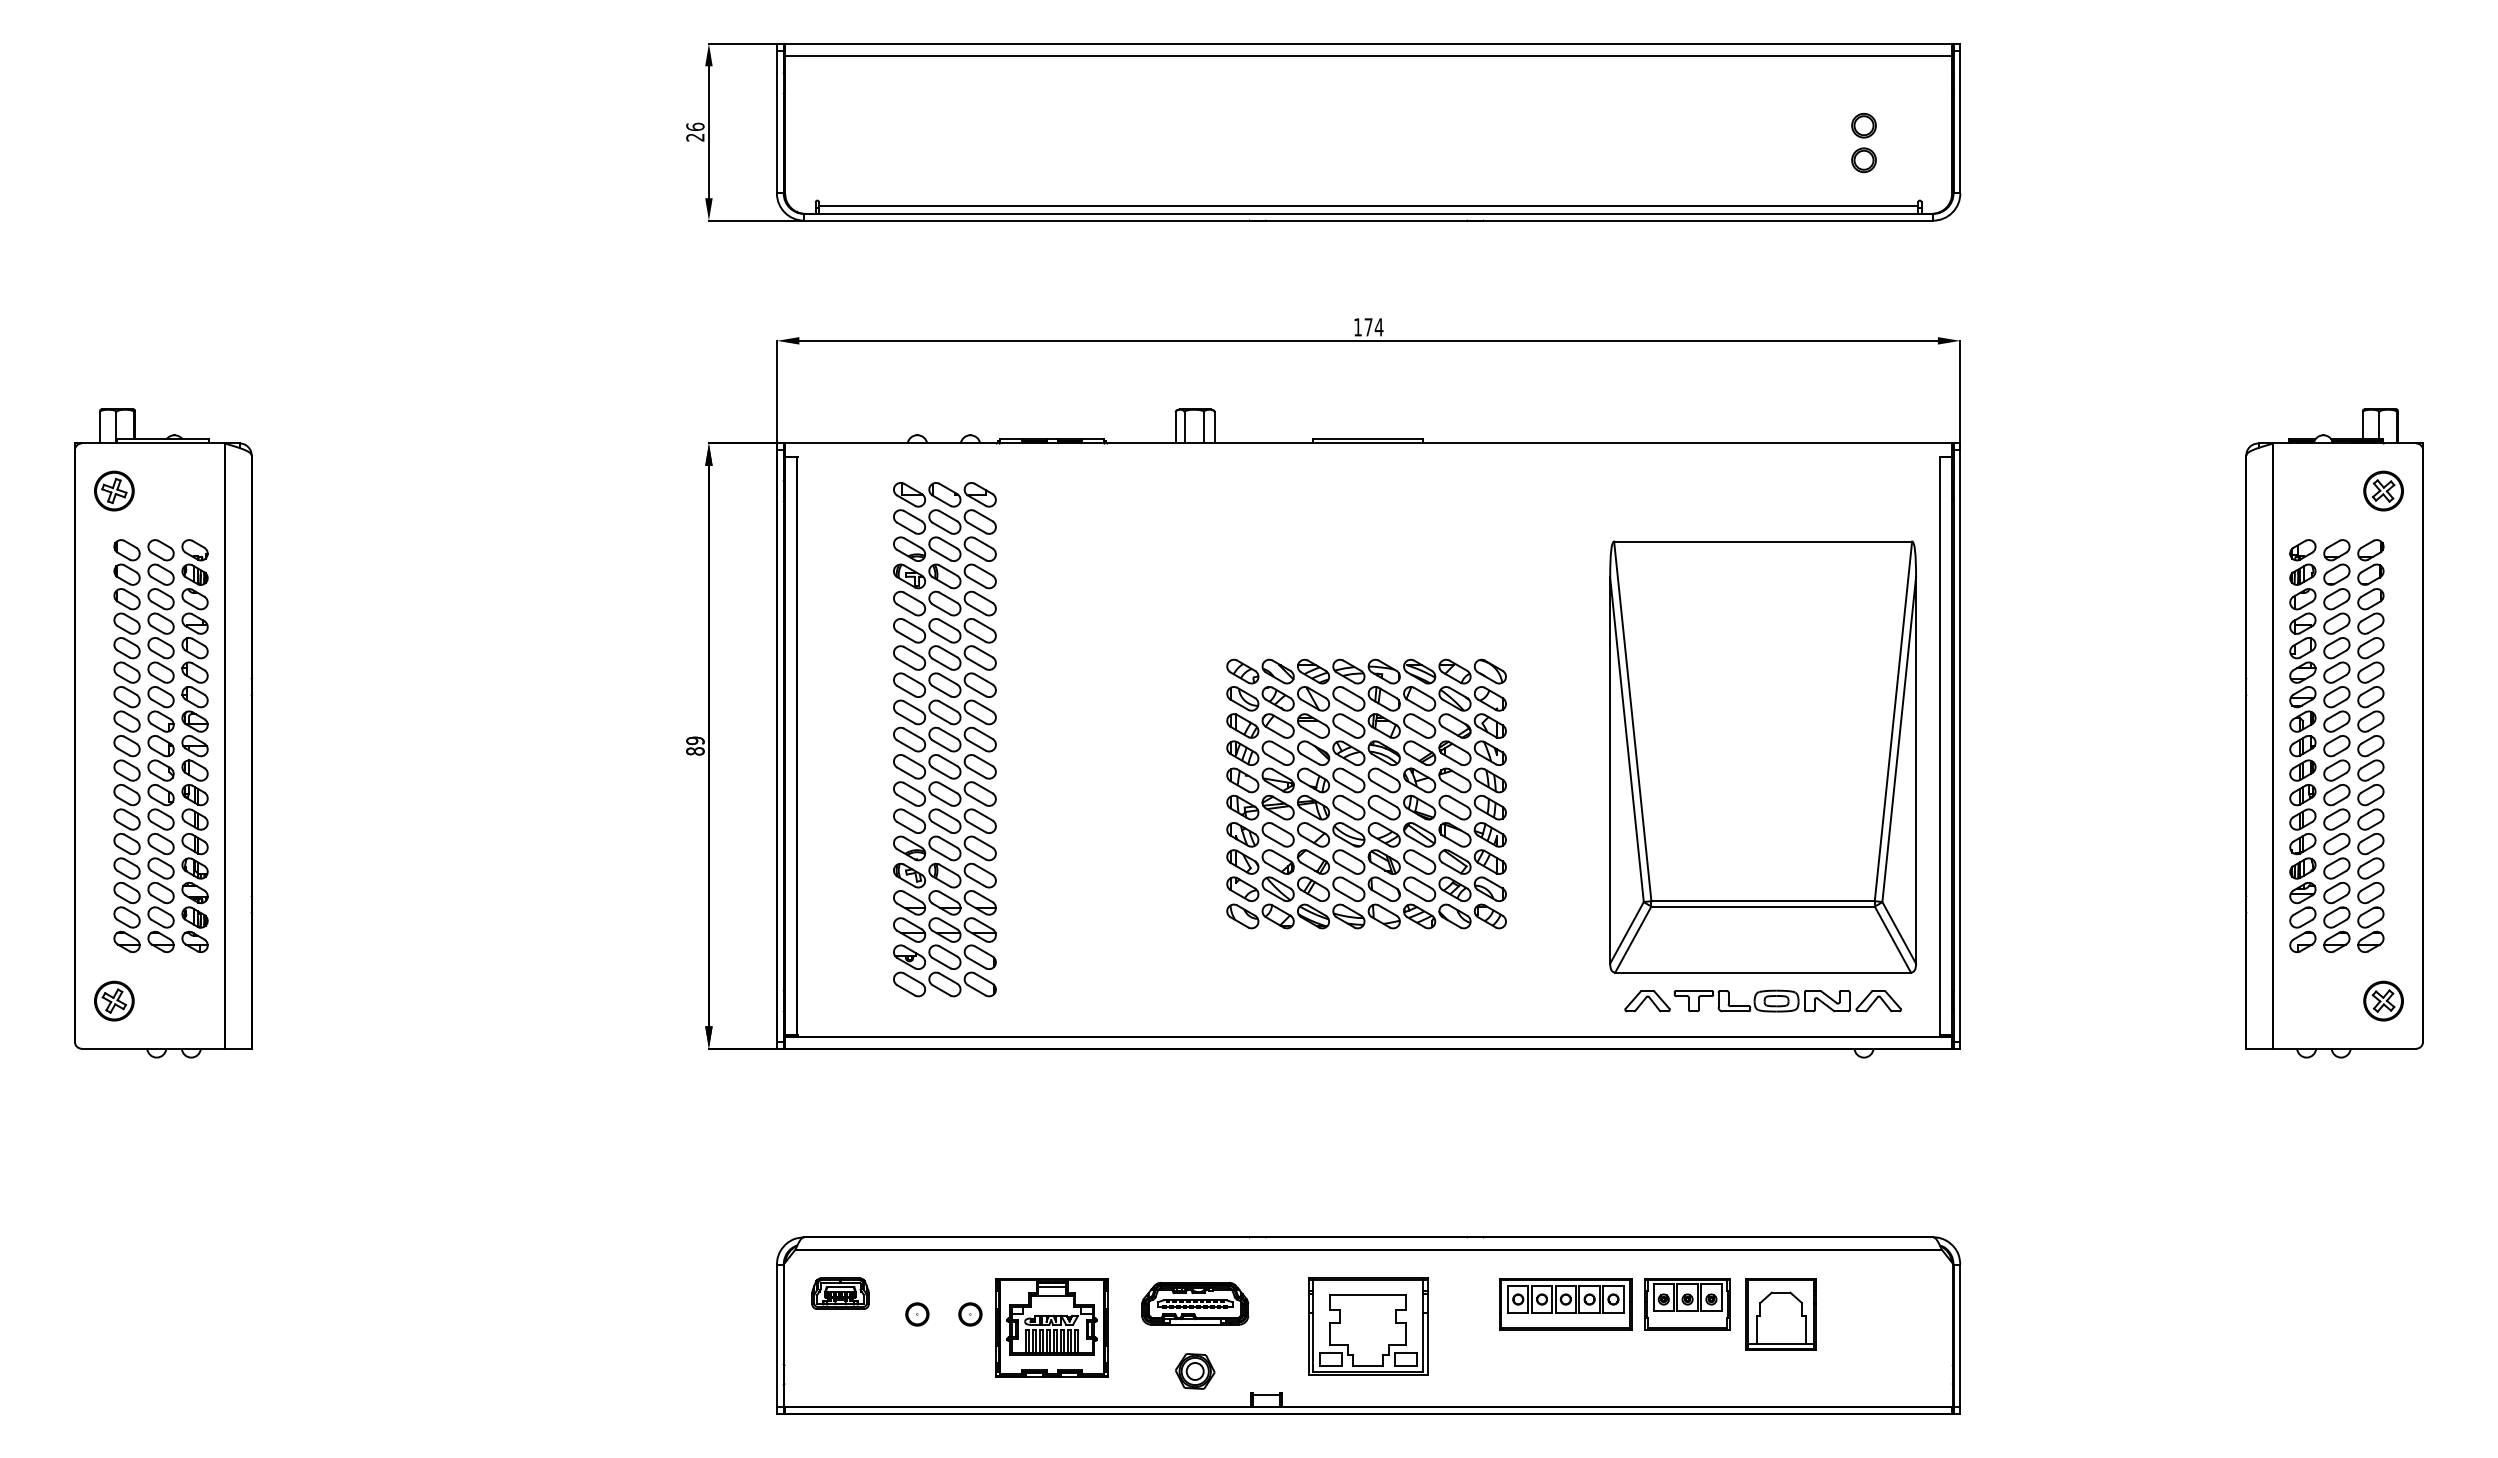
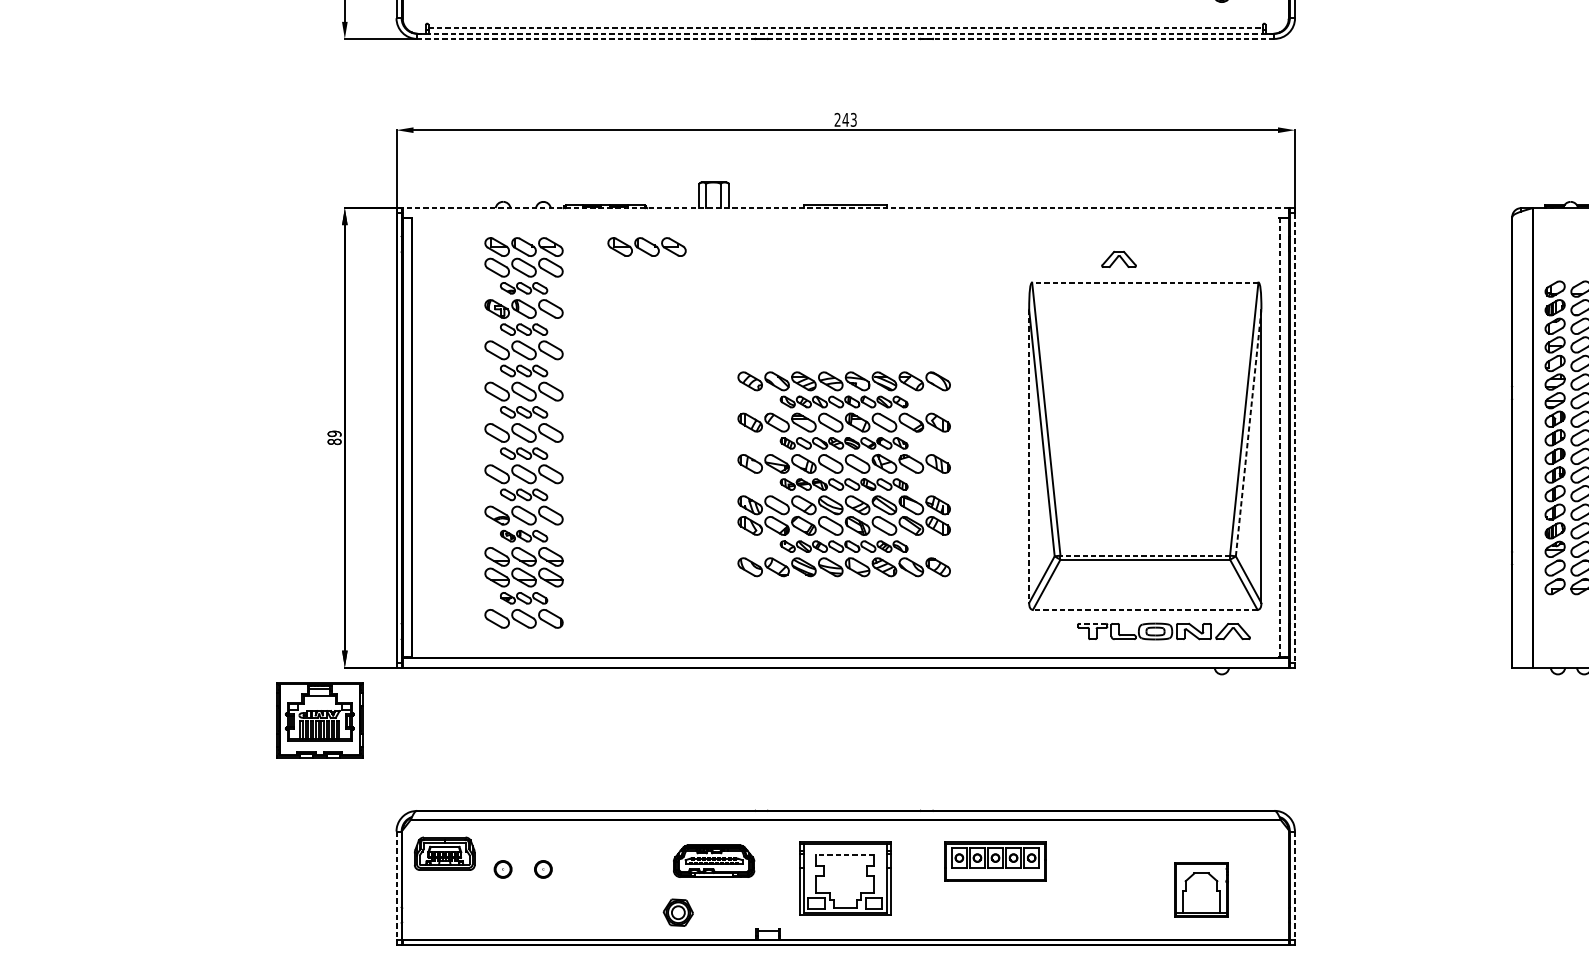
line: (1368, 205) -> (845, 27), solid -> dashed
line: (1368, 213) -> (845, 33), solid -> dashed
line: (1368, 220) -> (845, 38), solid -> dashed
text: (1368, 327) -> (845, 120), 174 -> 243
line: (1368, 443) -> (845, 208), solid -> dashed
part: (1106, 494) -> (646, 246), added
line: (1763, 541) -> (1145, 282), solid -> dashed
part: (944, 548) -> (523, 287), size x0.6
part: (944, 603) -> (523, 329), size x0.6
part: (944, 657) -> (523, 370), size x0.6
part: (1366, 698) -> (844, 401), size x0.6
part: (944, 712) -> (523, 412), size x0.6
line: (1899, 739) -> (1248, 432), solid -> dashed
line: (1939, 745) -> (1279, 437), solid -> dashed
line: (1960, 746) -> (1295, 438), solid -> dashed
part: (1366, 753) -> (844, 443), size x0.6
part: (944, 766) -> (523, 453), size x0.6
line: (1610, 771) -> (1029, 457), solid -> dashed
part: (1366, 807) -> (844, 484), size x0.6
part: (944, 820) -> (523, 494), size x0.6
part: (944, 875) -> (523, 536), size x0.6
part: (1366, 889) -> (844, 546), size x0.6
line: (1763, 901) -> (1145, 555), solid -> dashed
part: (944, 957) -> (523, 598), size x0.6
line: (1763, 972) -> (1145, 609), solid -> dashed
line: (1693, 990) -> (1092, 623), solid -> dashed
part: (1647, 1001) -> (1119, 259), moved
part: (840, 1293) -> (444, 853), size x1.4
line: (1367, 1294) -> (844, 854), solid -> dashed
part: (1687, 1304) -> (1087, 861), removed
part: (1780, 1314) -> (1201, 889), moved
part: (1051, 1327) -> (319, 719), moved
line: (776, 1336) -> (396, 886), solid -> dashed
line: (1960, 1336) -> (1295, 886), solid -> dashed
part: (1195, 1371) -> (678, 912), moved

